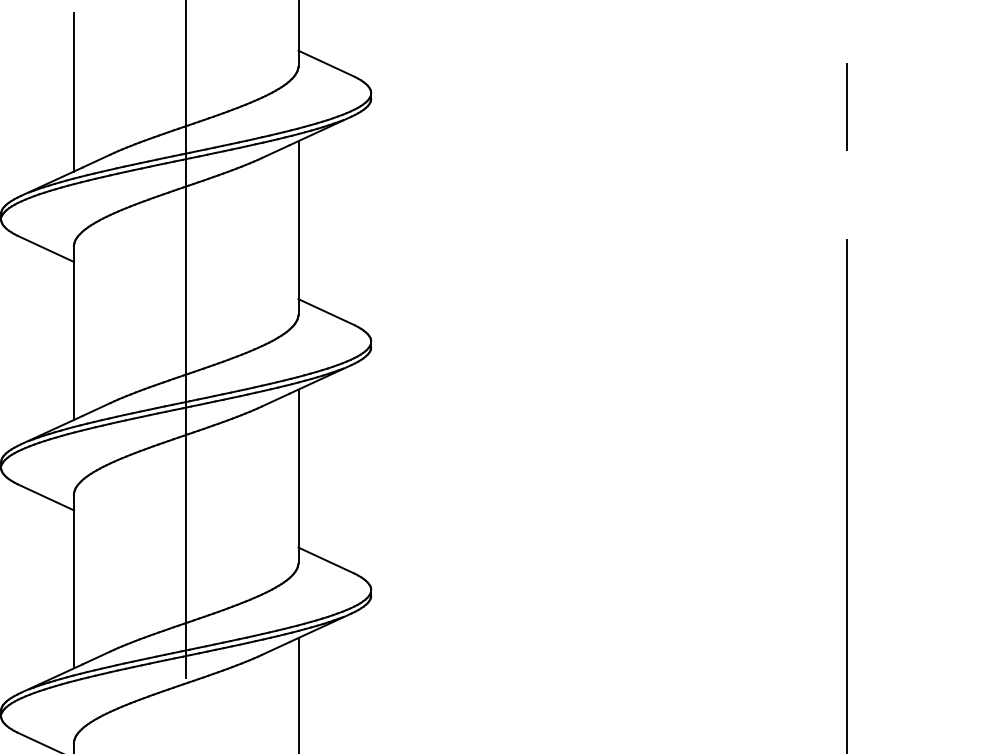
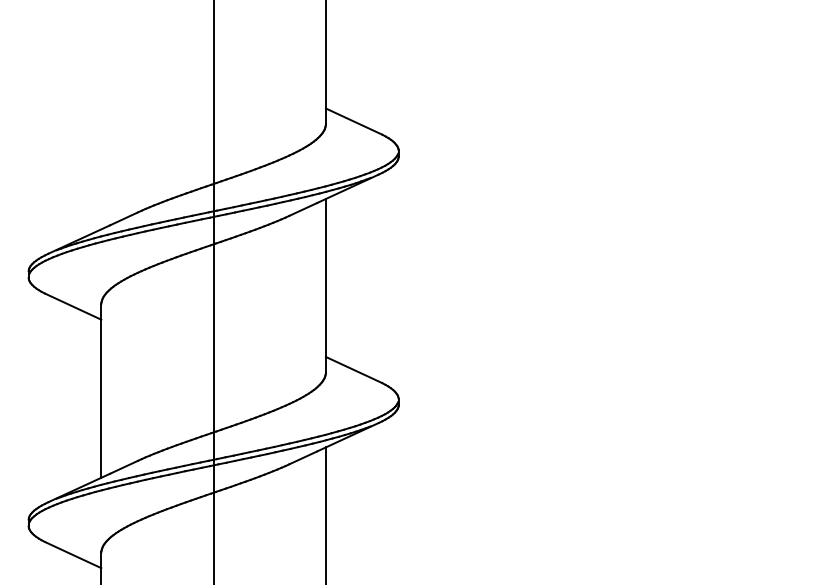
line: (73, 92) -> (100, 150), removed

